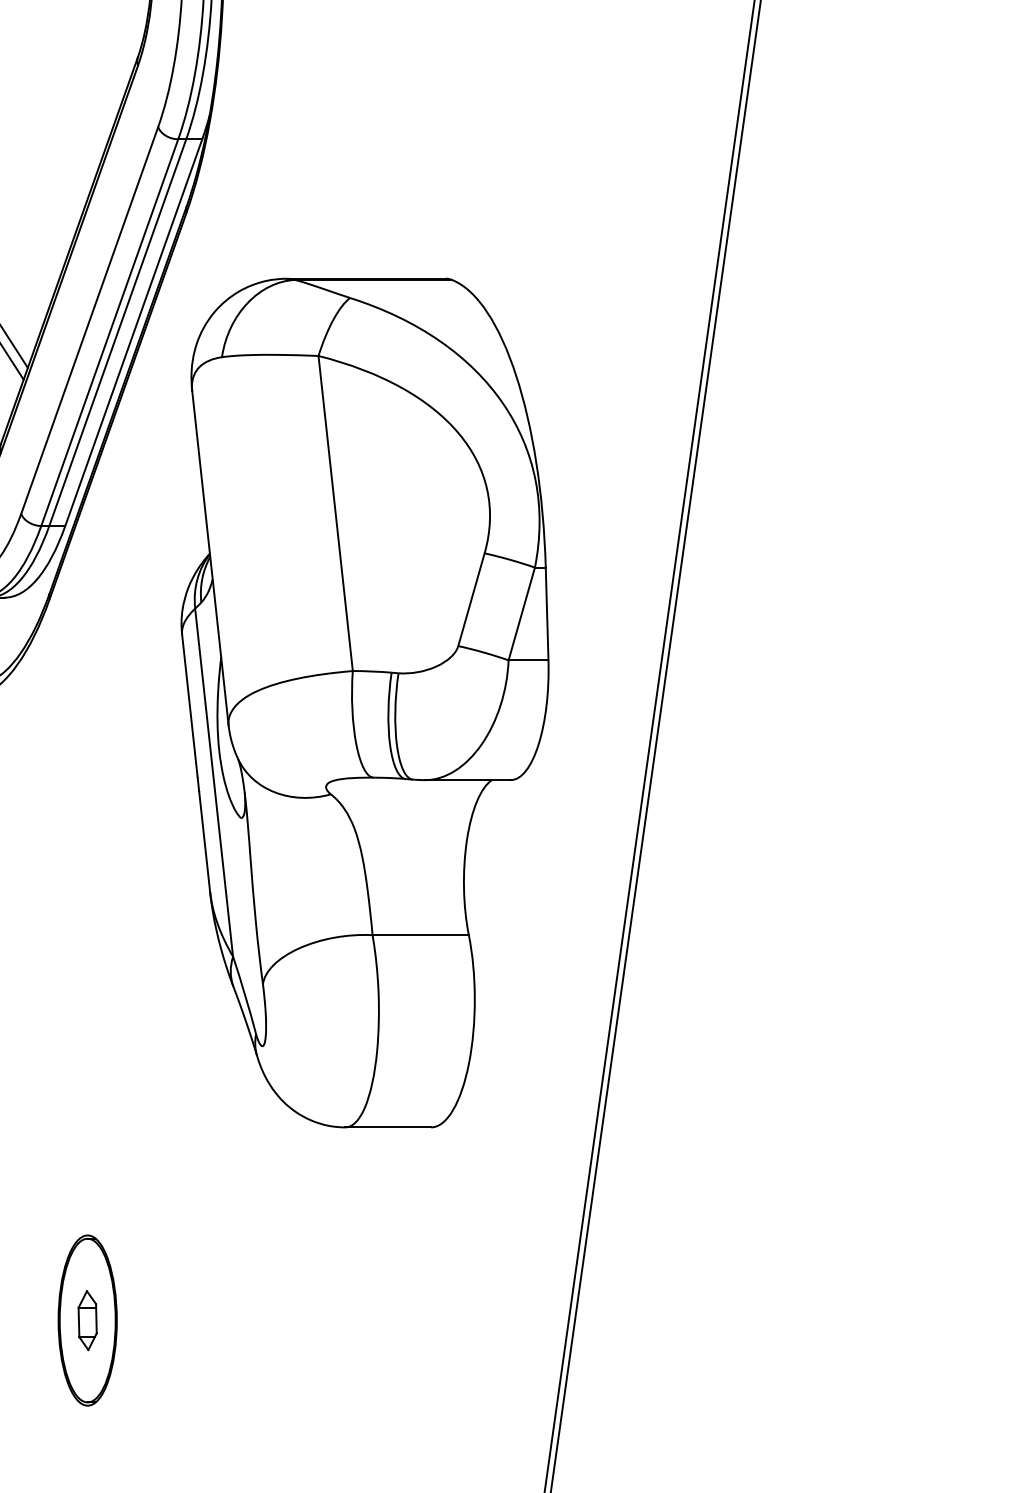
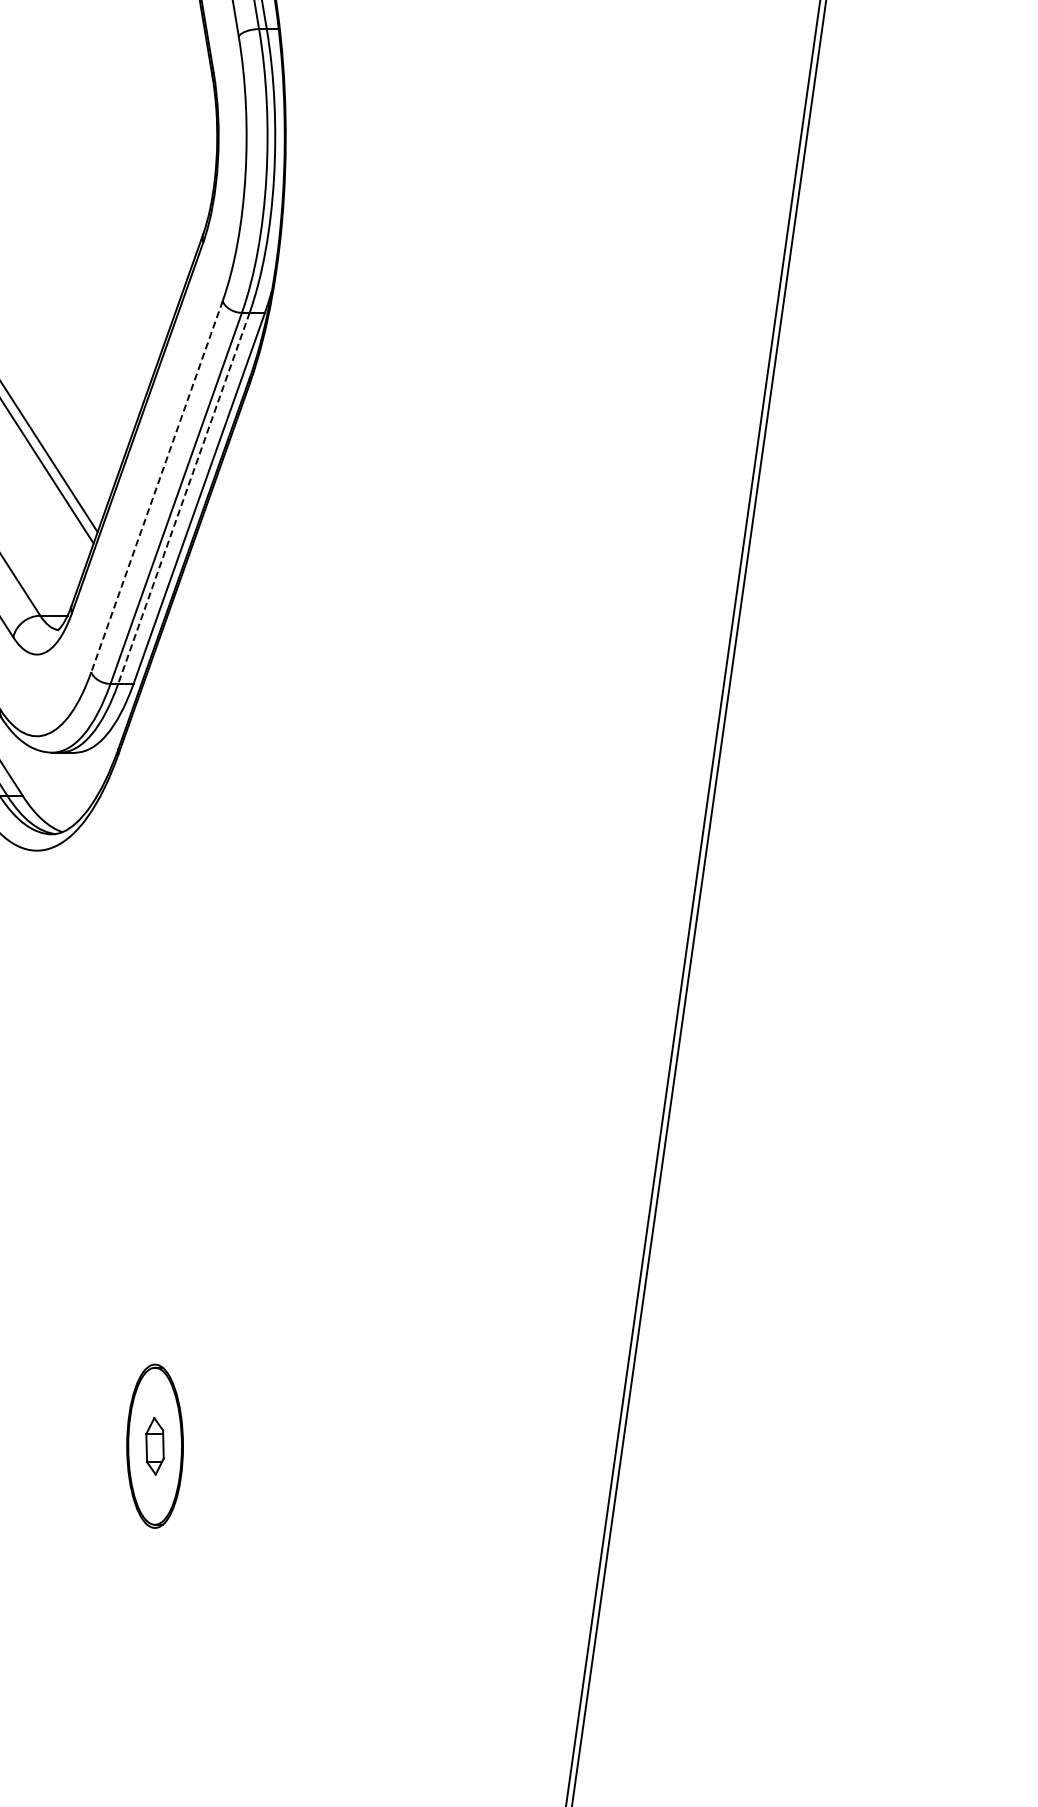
line: (90, 320) -> (157, 486), solid -> dashed
line: (117, 332) -> (183, 498), solid -> dashed
part: (365, 702) -> (421, 853), removed

